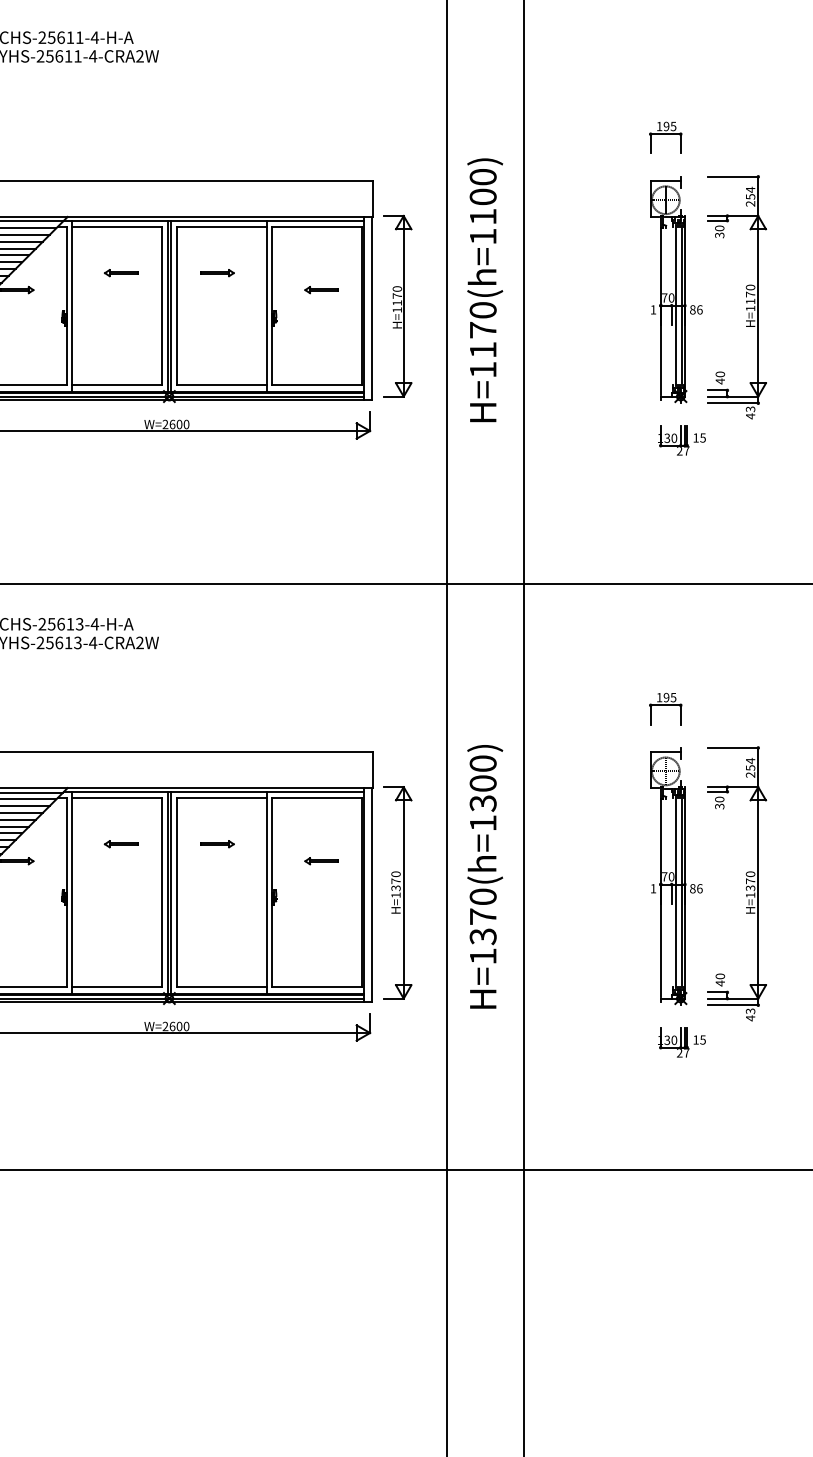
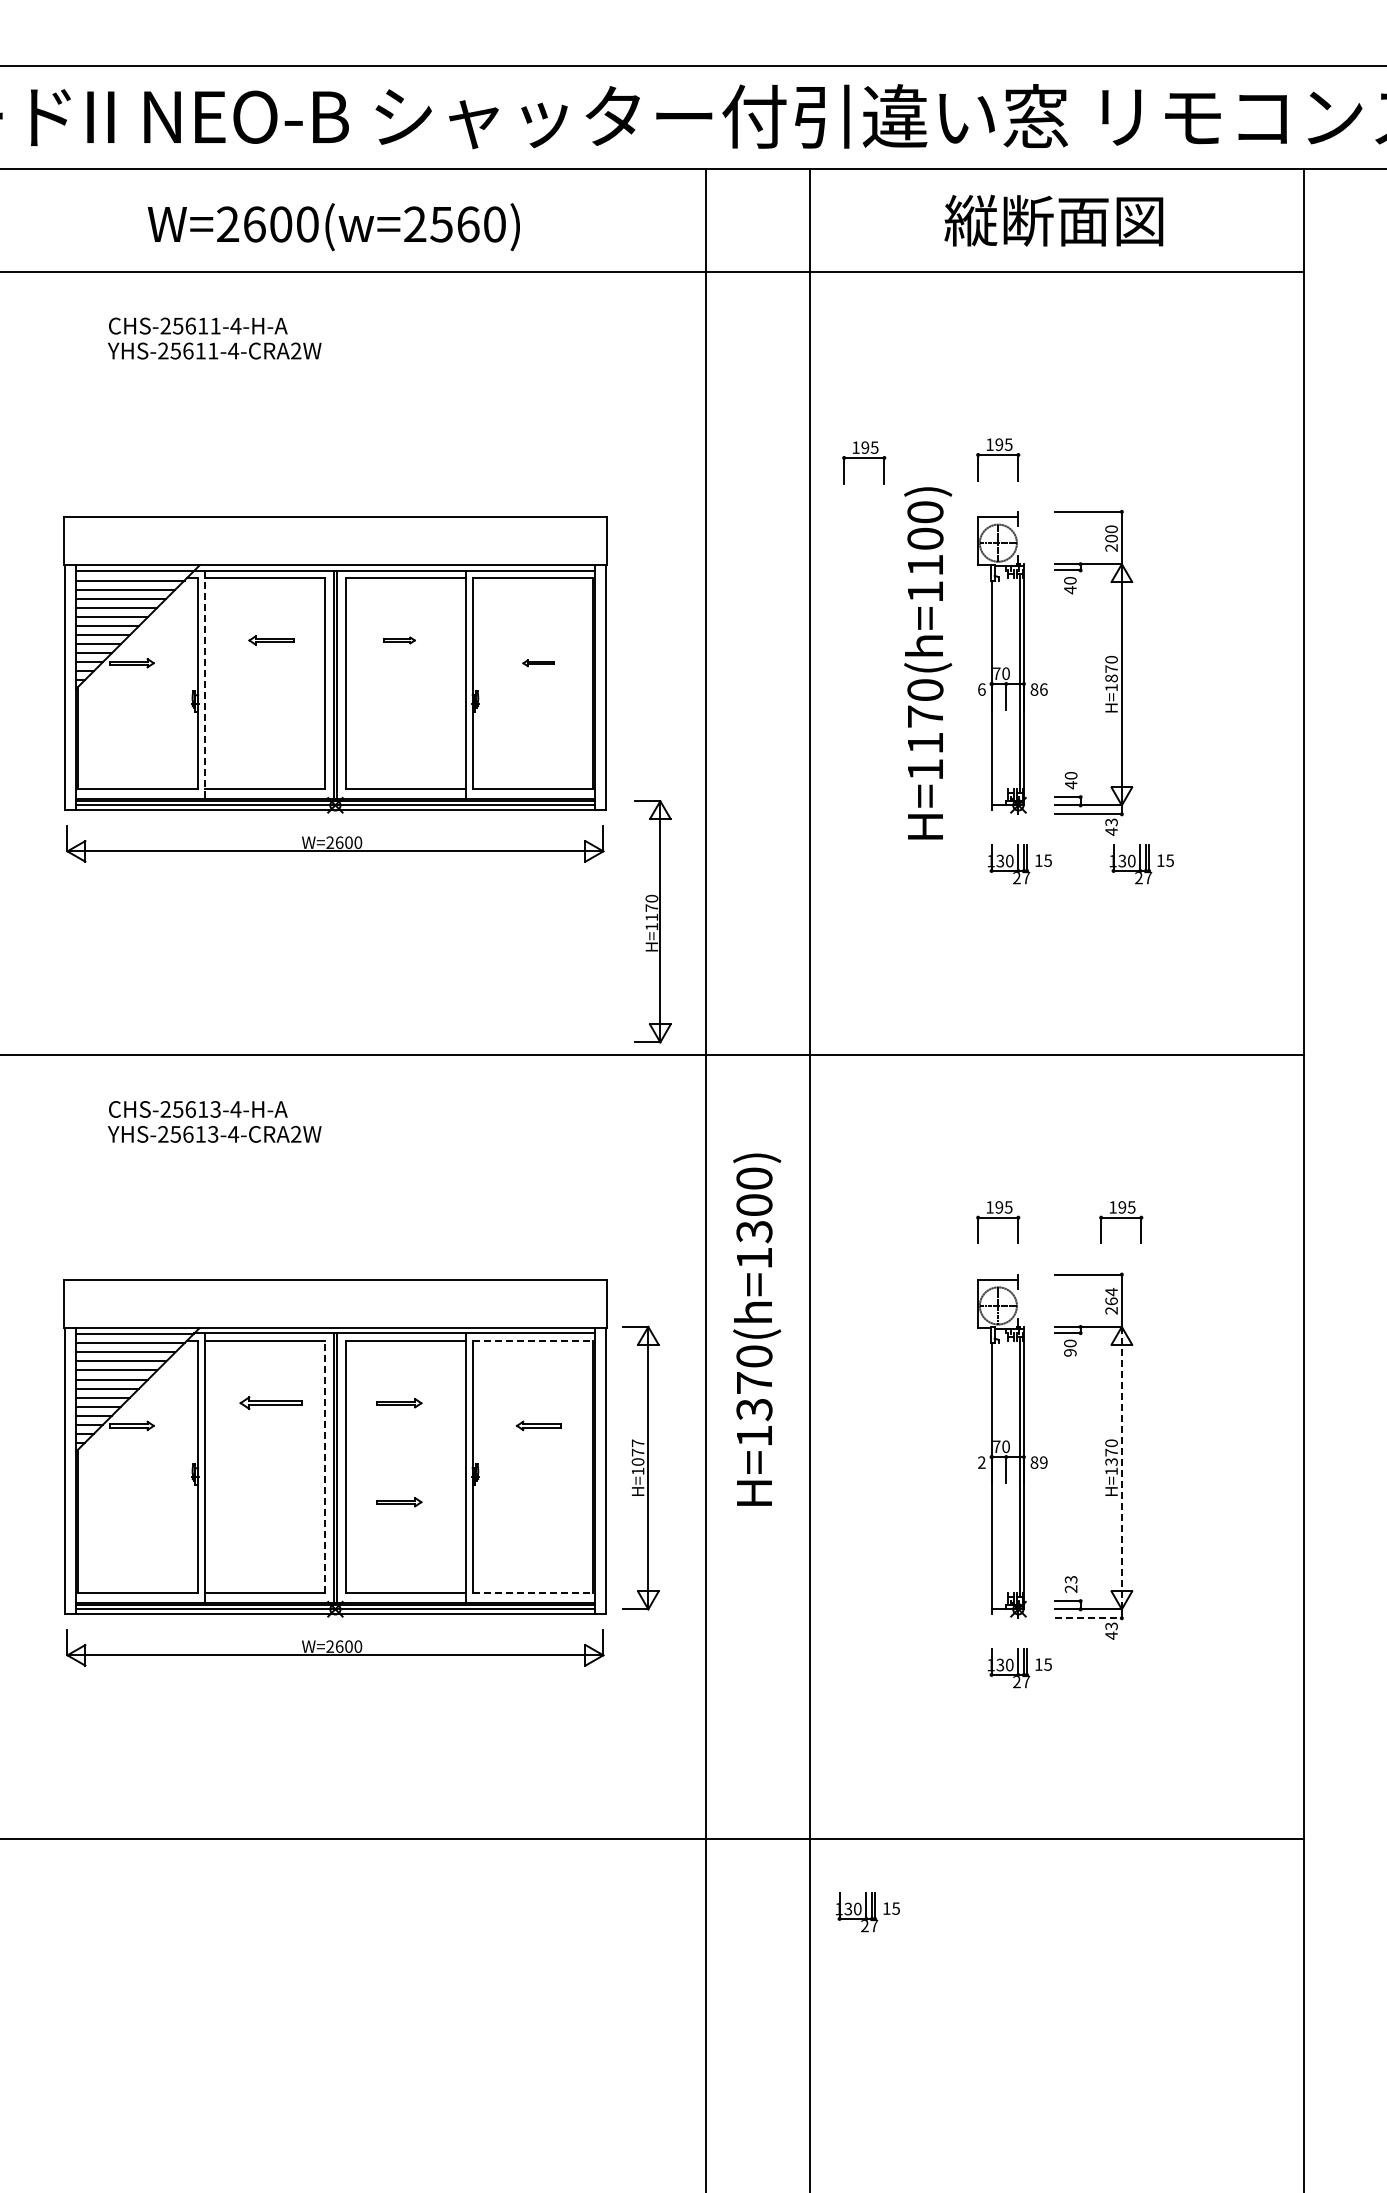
part: (565, 139) -> (864, 462), added
text: (750, 193) -> (1111, 533), 254 -> 200
text: (719, 235) -> (1070, 590), 30 -> 40
part: (217, 273) -> (399, 640), size x0.7
part: (321, 290) -> (538, 663), size x0.7
text: (485, 290) -> (928, 663), moved
text: (750, 301) -> (1111, 678), H=1170 -> H=1870
line: (675, 305) -> (1011, 683), removed
line: (72, 306) -> (205, 684), solid -> dashed
part: (397, 306) -> (652, 921), moved
text: (653, 309) -> (981, 689), 1 -> 6
part: (773, 440) -> (1141, 864), added
part: (758, 708) -> (1121, 1222), added
text: (750, 768) -> (1111, 1301), 254 -> 264
line: (316, 798) -> (532, 1341), solid -> dashed
text: (719, 806) -> (1070, 1352), 30 -> 90
part: (121, 844) -> (271, 1403), size x1.4
text: (485, 876) -> (757, 1329), moved
text: (395, 881) -> (637, 1452), H=1370 -> H=1077
text: (653, 888) -> (981, 1462), 1 -> 2
text: (699, 888) -> (1043, 1462), 86 -> 89
line: (161, 891) -> (325, 1466), solid -> dashed
line: (675, 891) -> (1011, 1466), removed
line: (758, 892) -> (1121, 1467), solid -> dashed
part: (217, 918) -> (399, 1502), added
text: (719, 979) -> (1070, 1584), 40 -> 23
line: (316, 986) -> (532, 1593), solid -> dashed
line: (733, 1005) -> (1088, 1618), solid -> dashed
part: (567, 1225) -> (867, 1912), added

